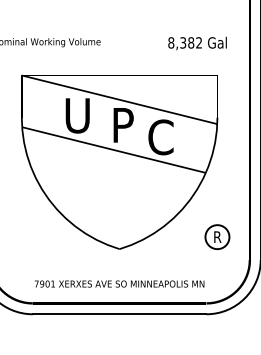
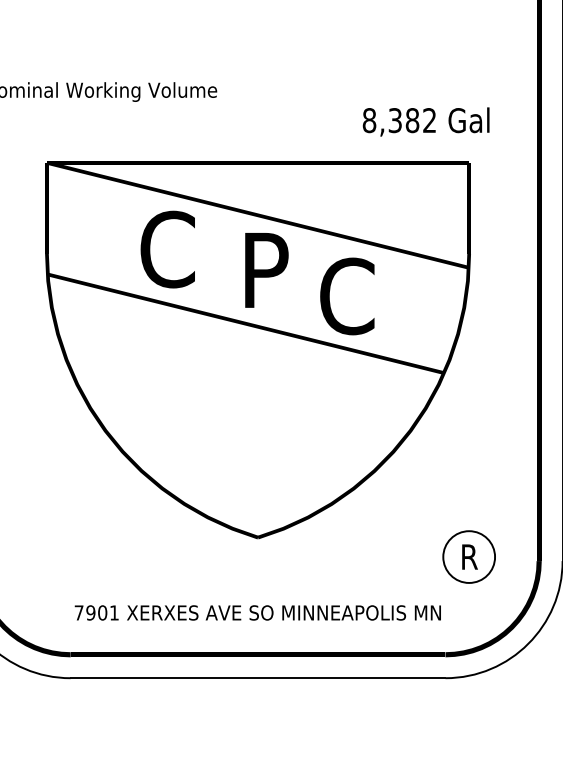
text: (197, 43) -> (426, 121), moved
text: (77, 115) -> (167, 249), U -> C
part: (217, 236) -> (469, 555), moved

